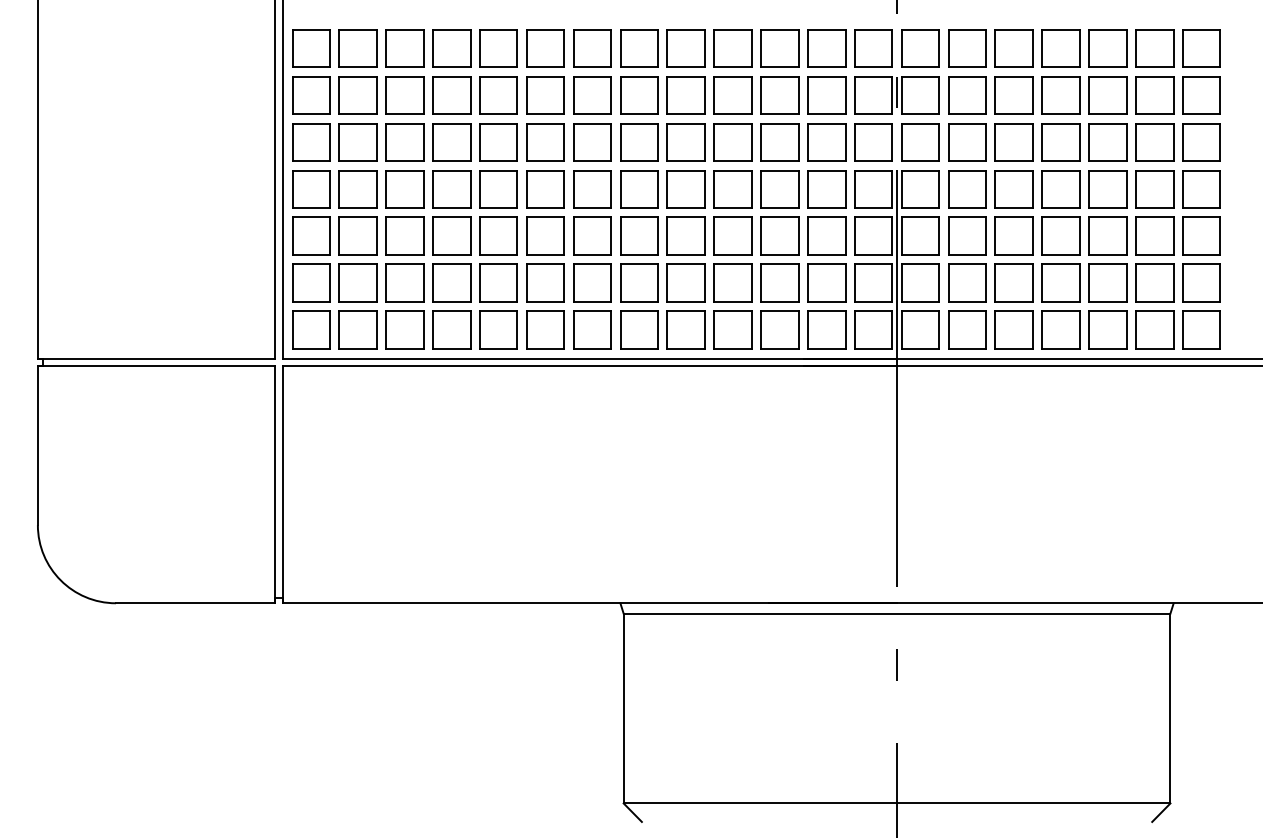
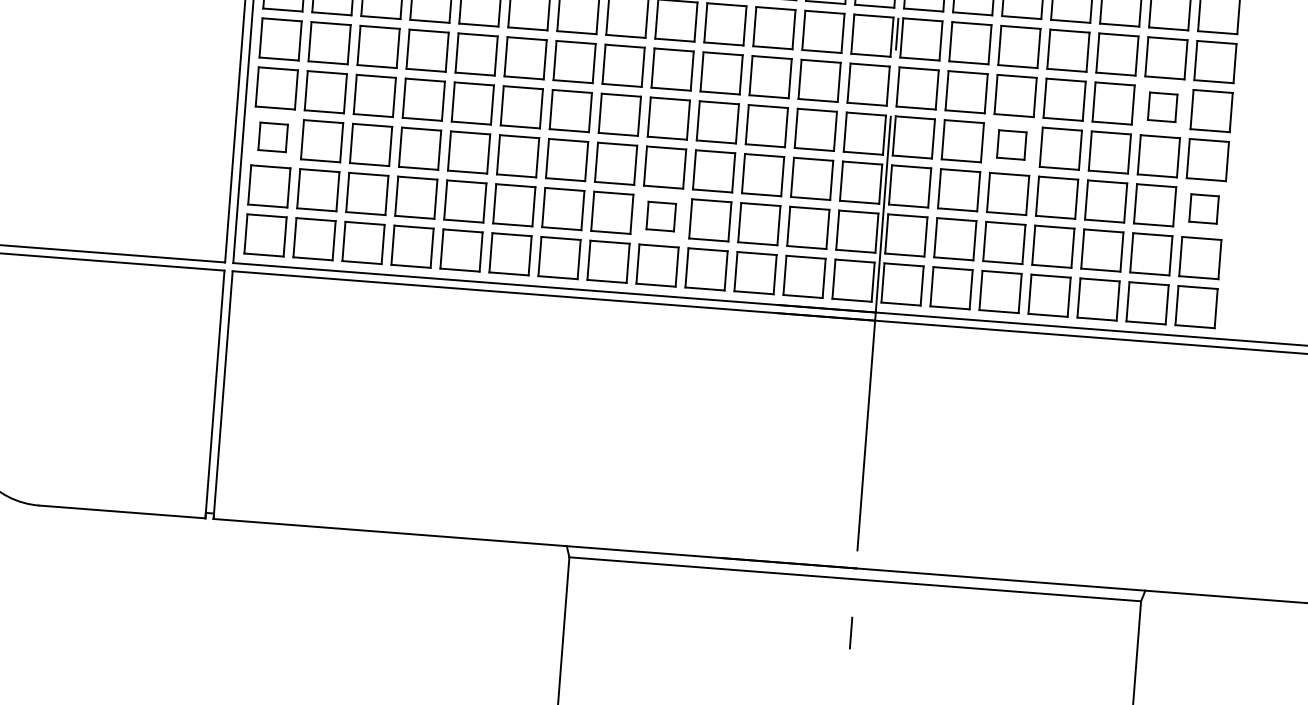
part: (1154, 142) -> (1162, 107), size x0.7
part: (1013, 189) -> (1011, 145), size x0.7
part: (311, 235) -> (273, 136), size x0.7
part: (1201, 235) -> (1203, 208), size x0.7
part: (685, 282) -> (660, 215), size x0.7

